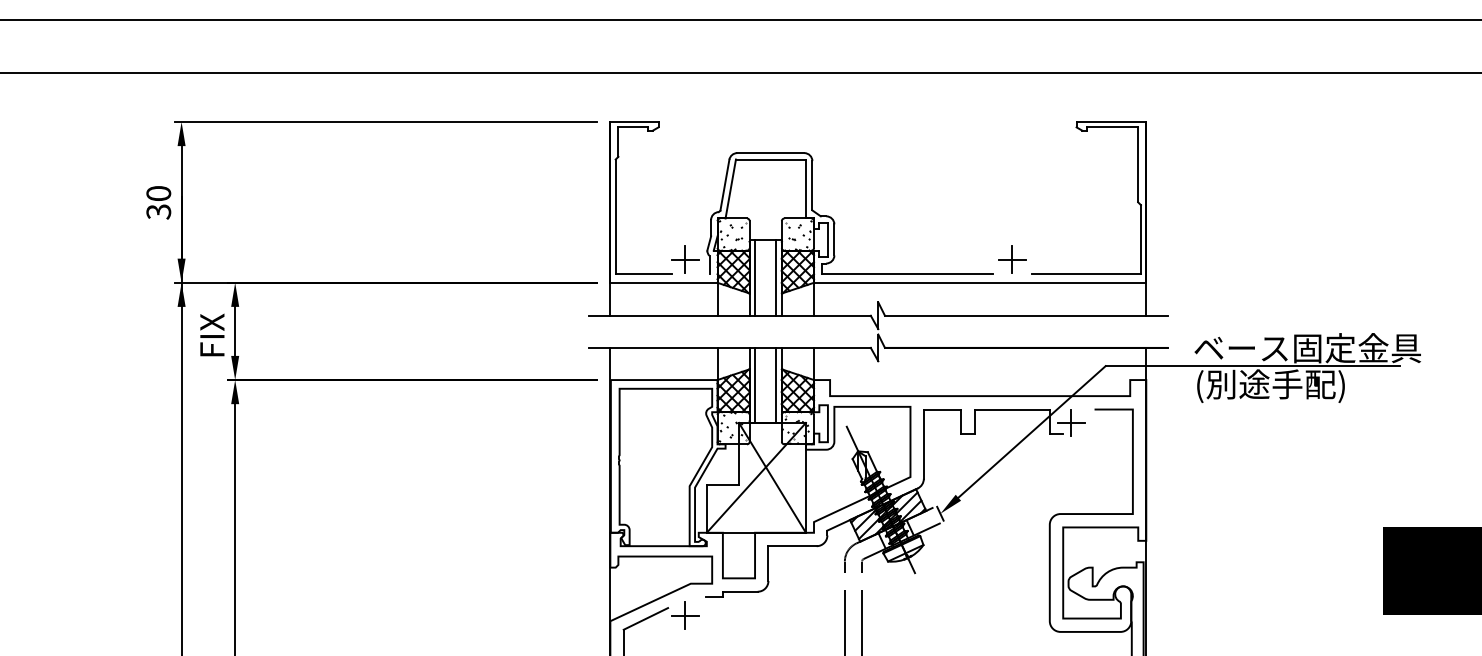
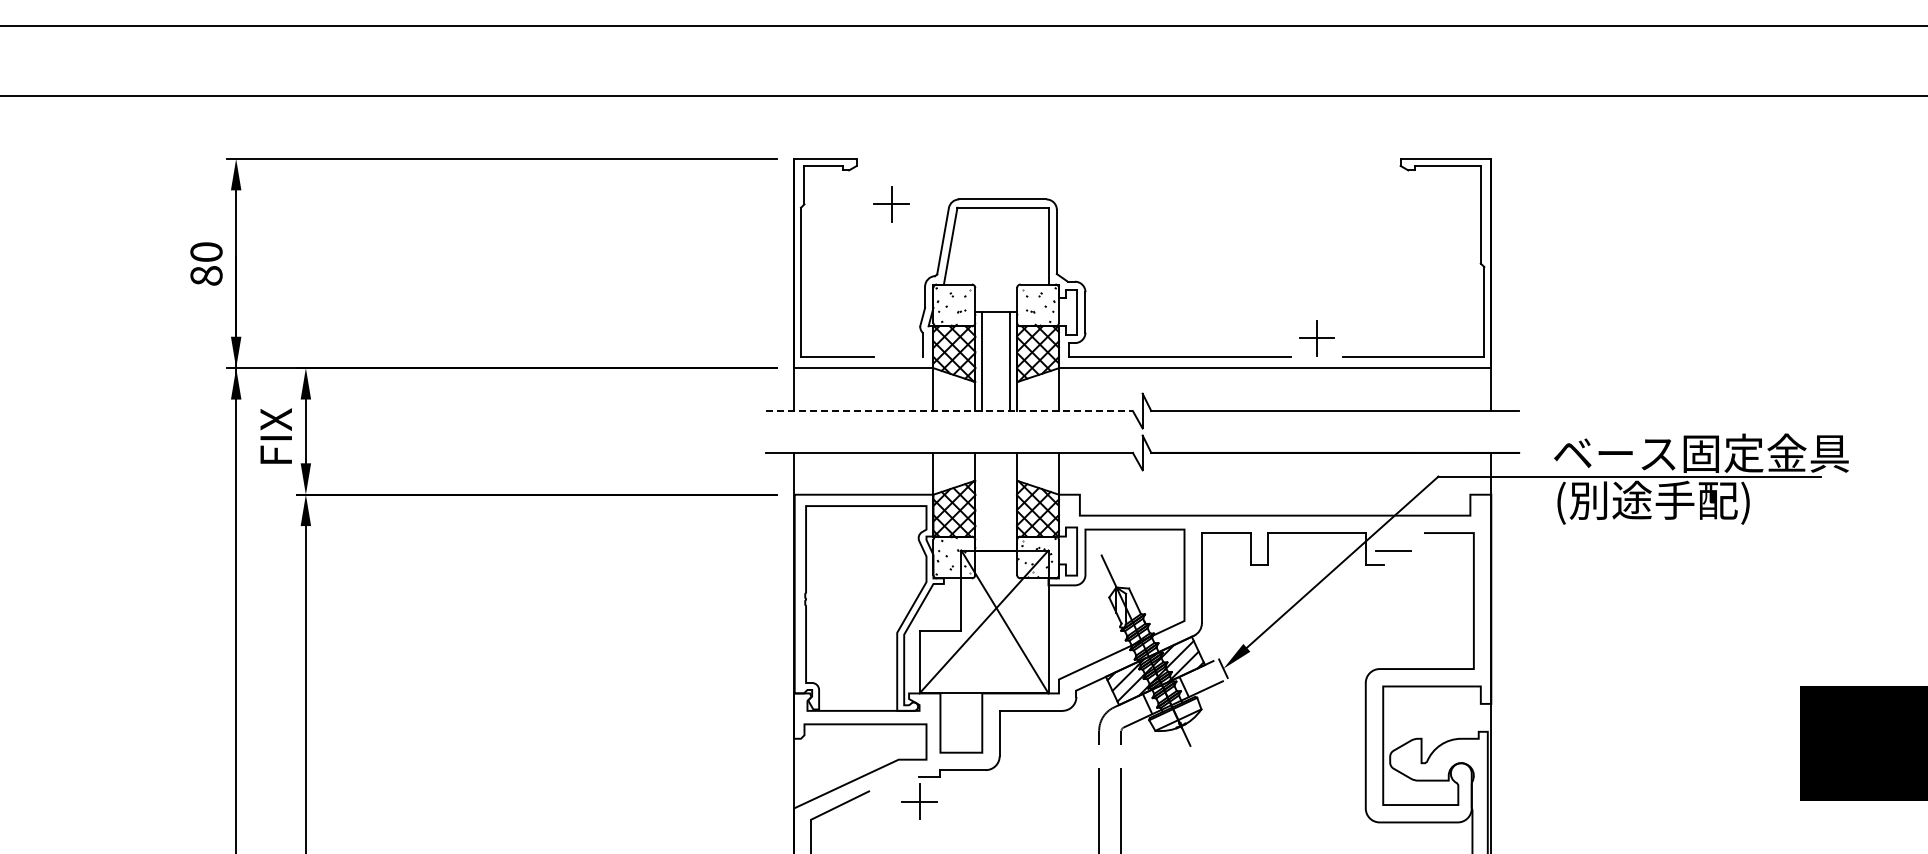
text: (158, 212) -> (206, 276), 30 -> 80
part: (685, 259) -> (891, 204), moved
line: (730, 316) -> (950, 411), solid -> dashed
line: (755, 385) -> (982, 501), removed
line: (776, 385) -> (1010, 501), removed
line: (1071, 422) -> (1393, 550), removed
part: (685, 615) -> (919, 801), moved

